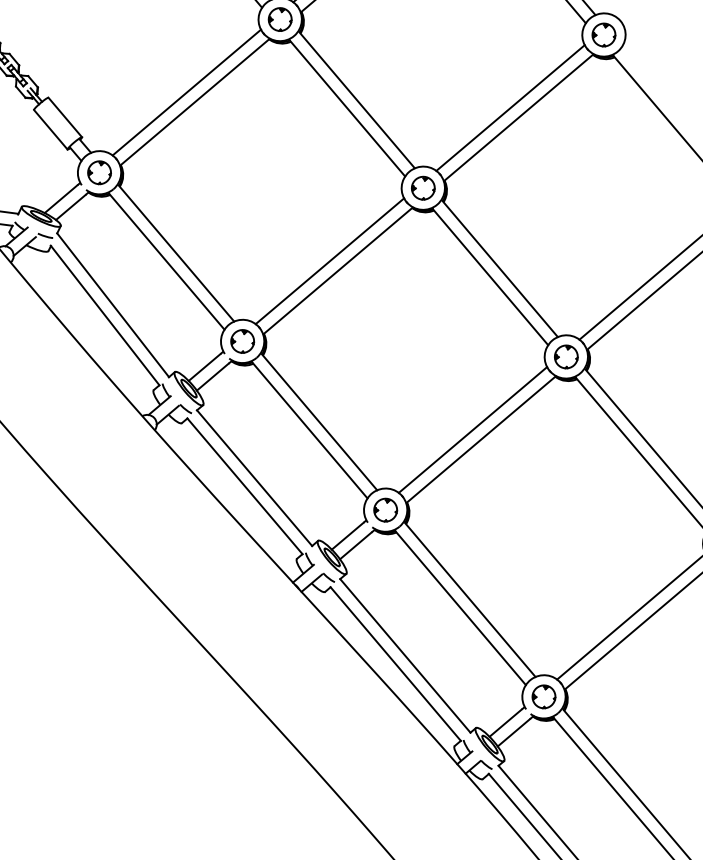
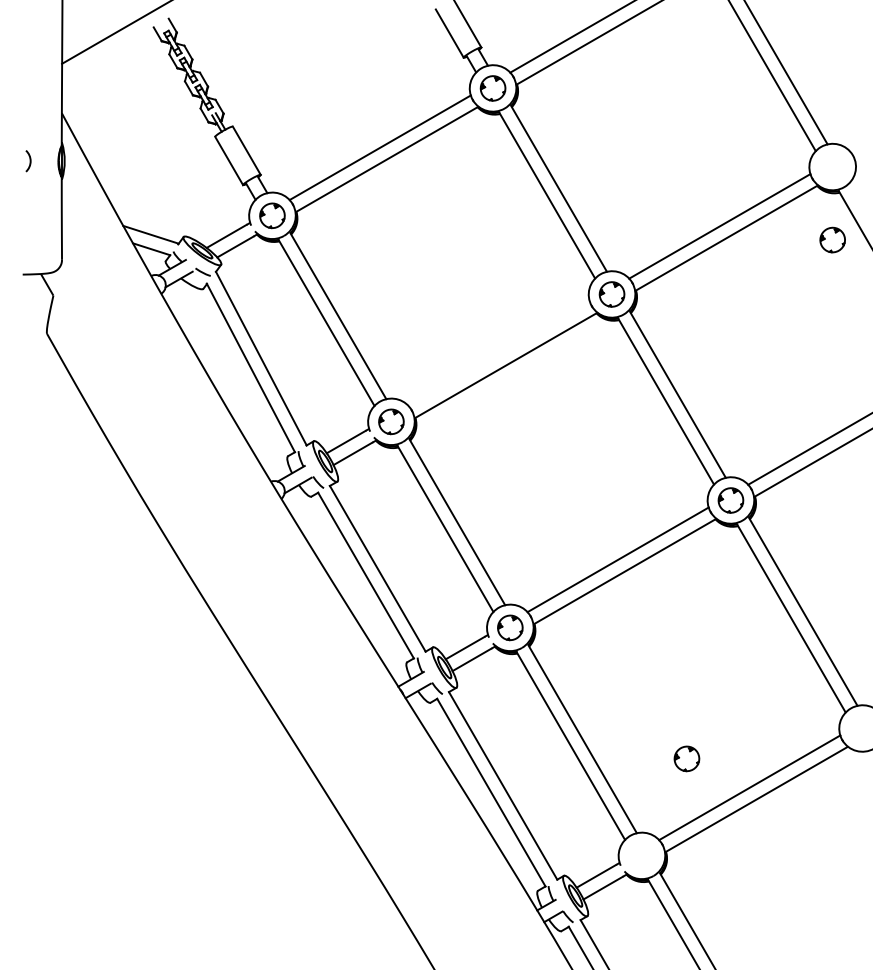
part: (603, 34) -> (832, 239), moved
line: (329, 261) -> (498, 353), removed
part: (543, 696) -> (686, 758), moved

